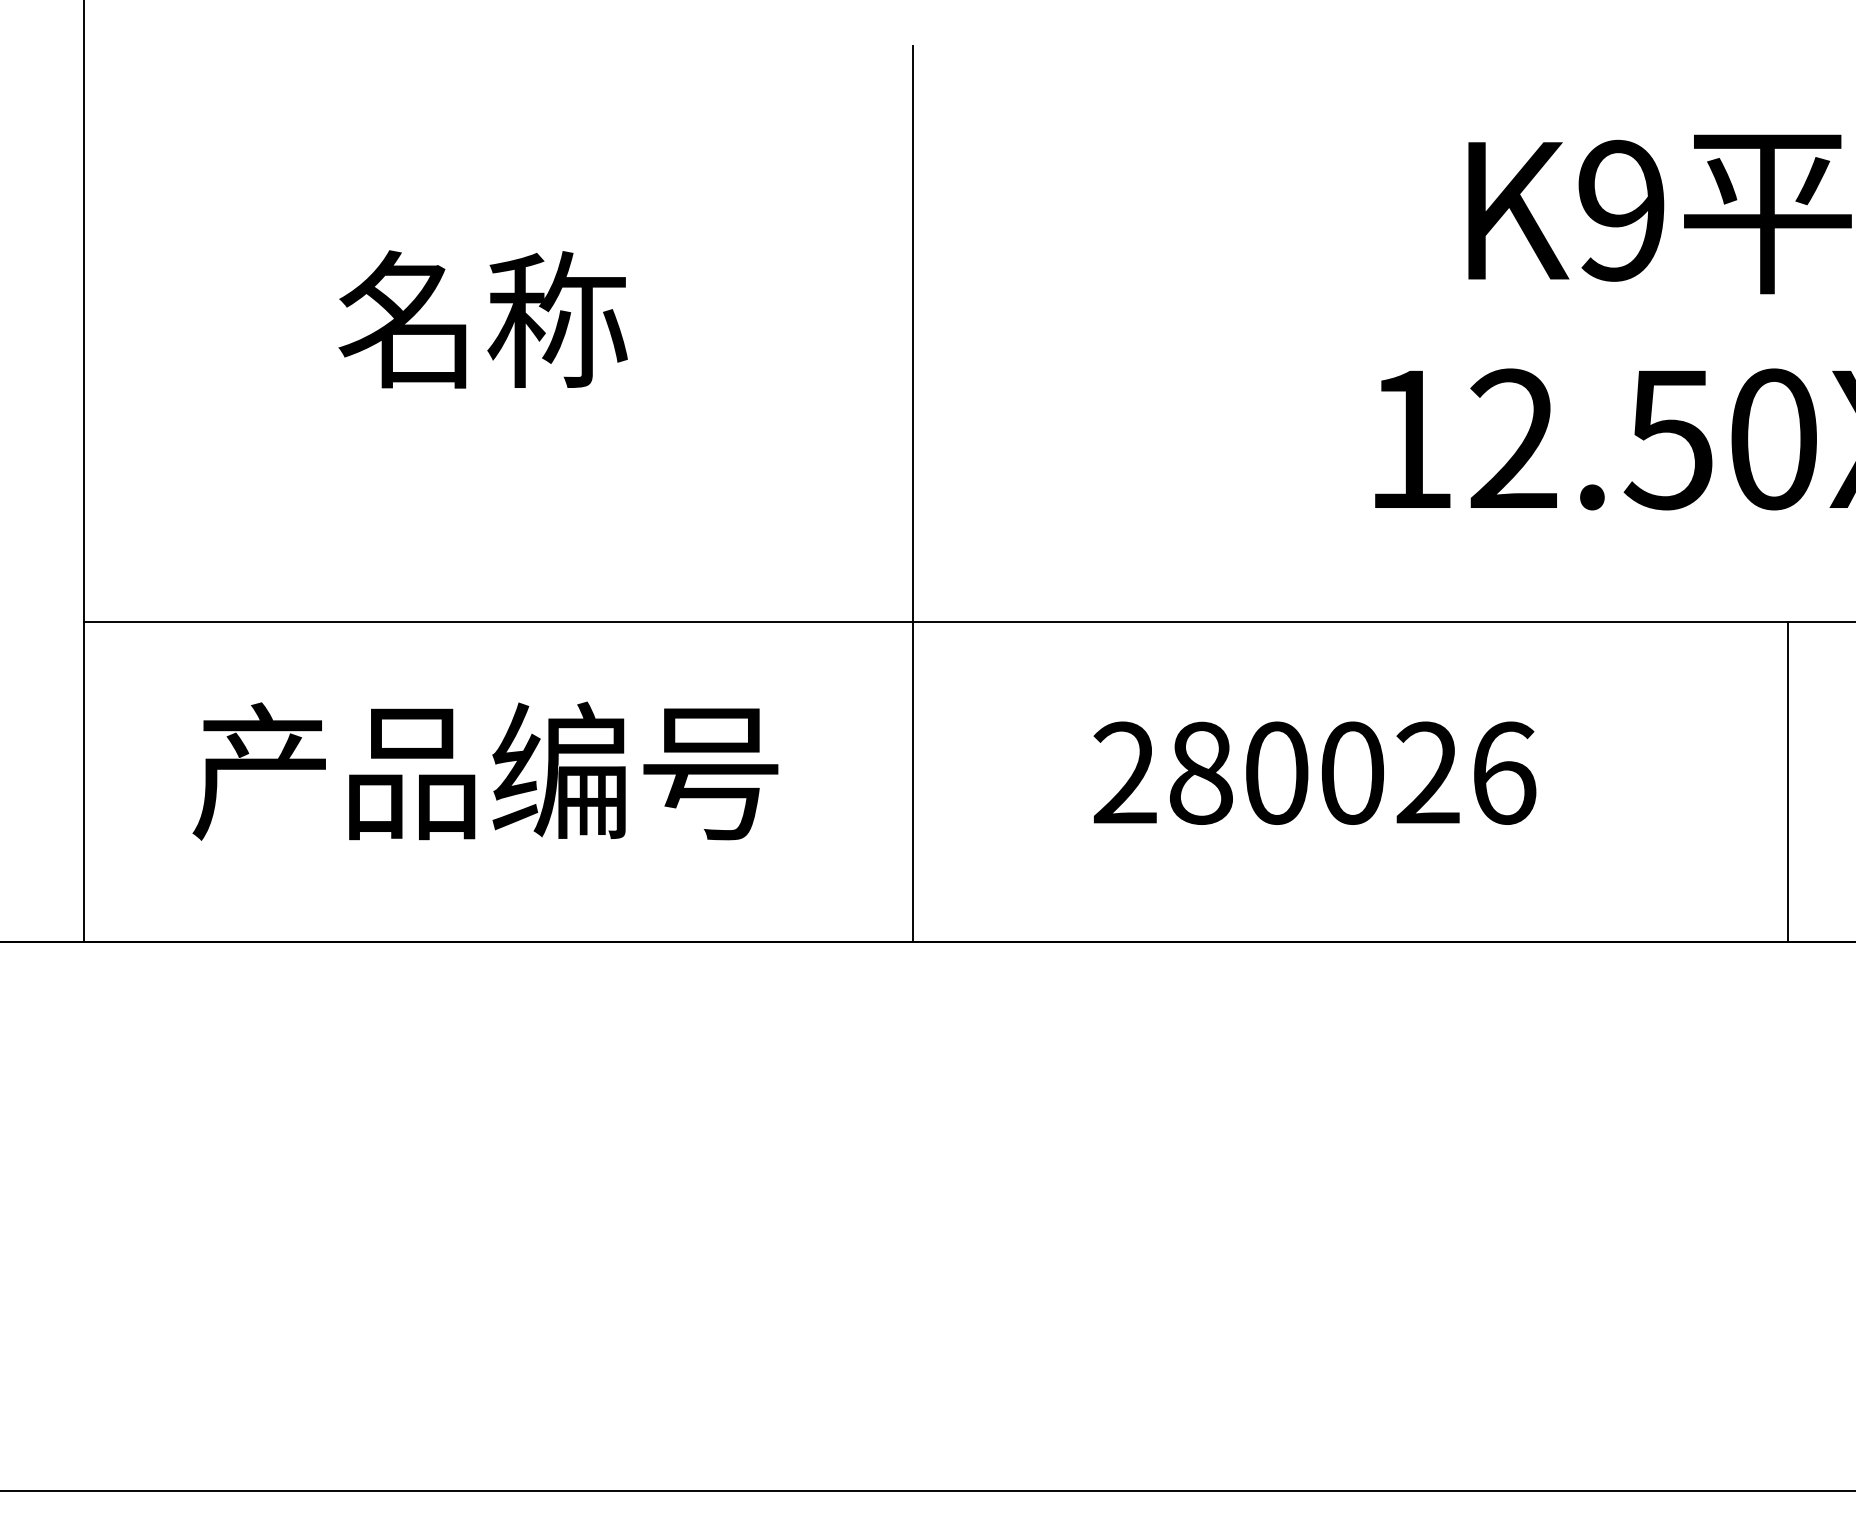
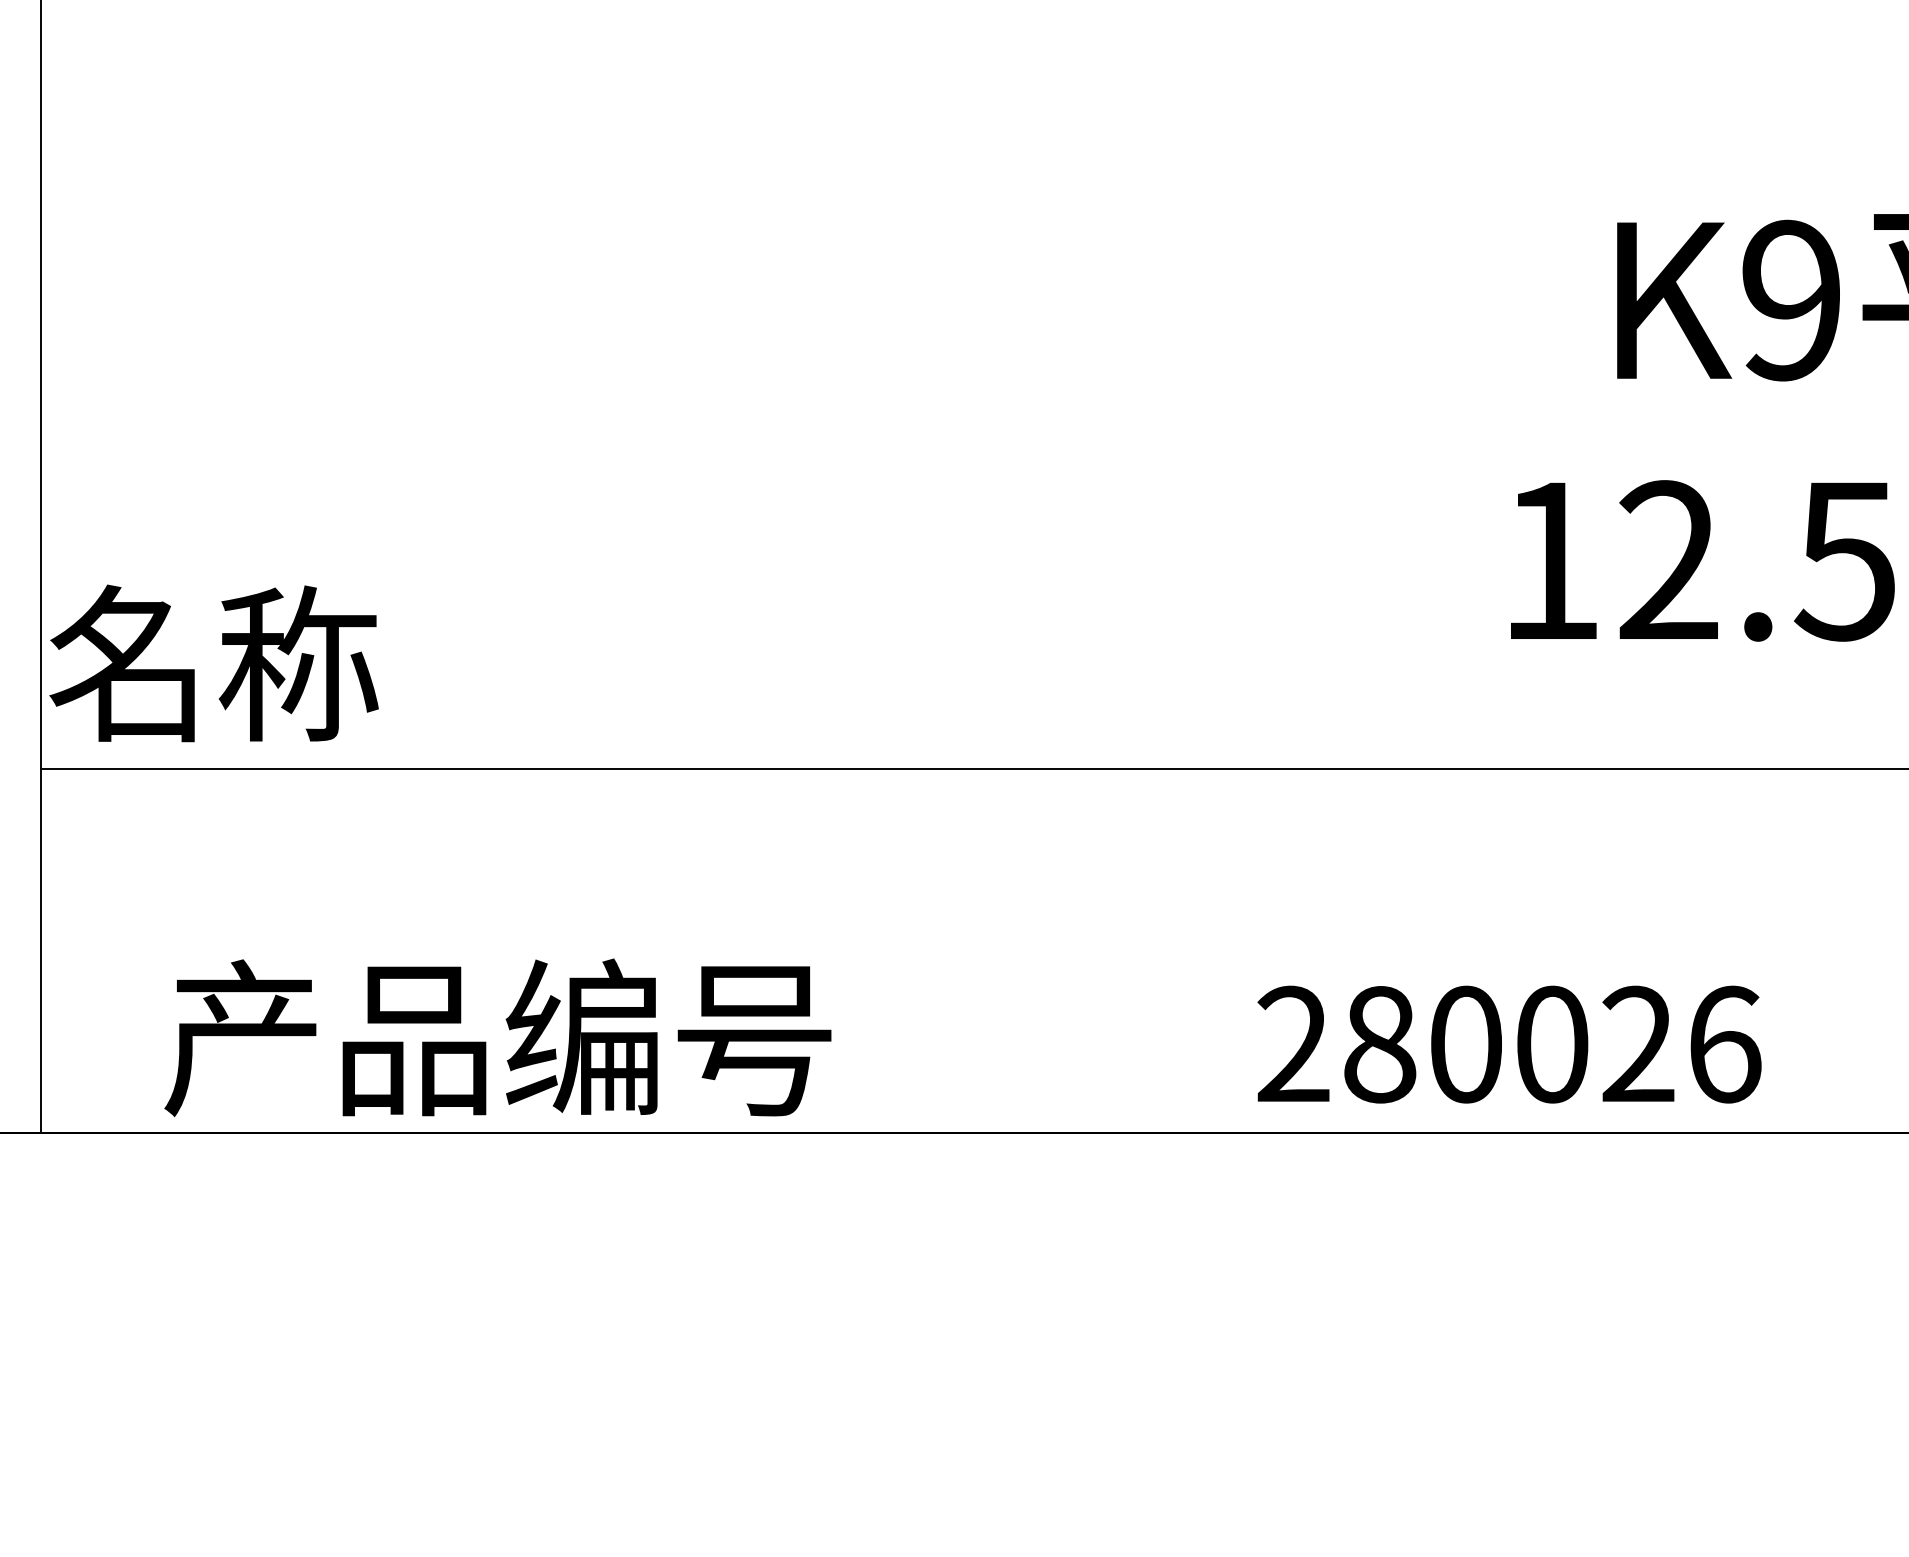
text: (482, 319) -> (213, 663), moved
line: (912, 494) -> (984, 623), removed
text: (485, 770) -> (497, 1036), moved
text: (1314, 772) -> (1509, 1043), moved

